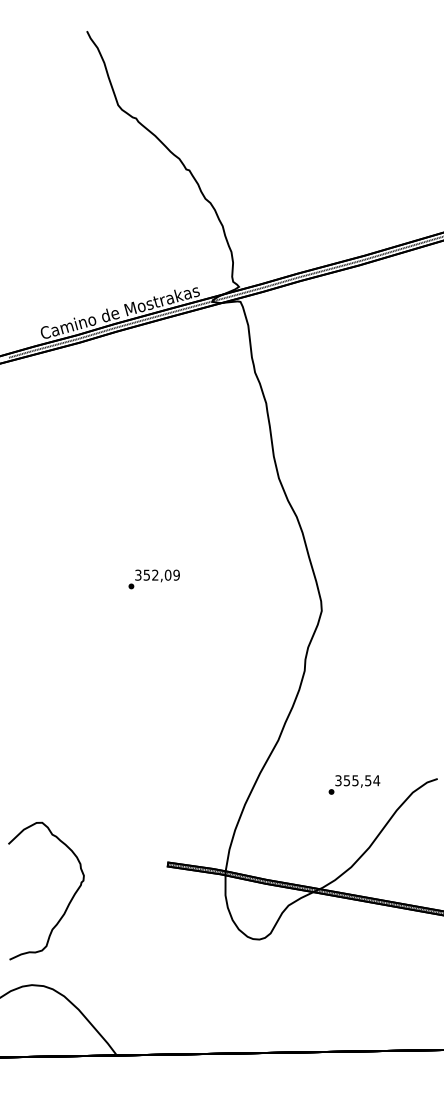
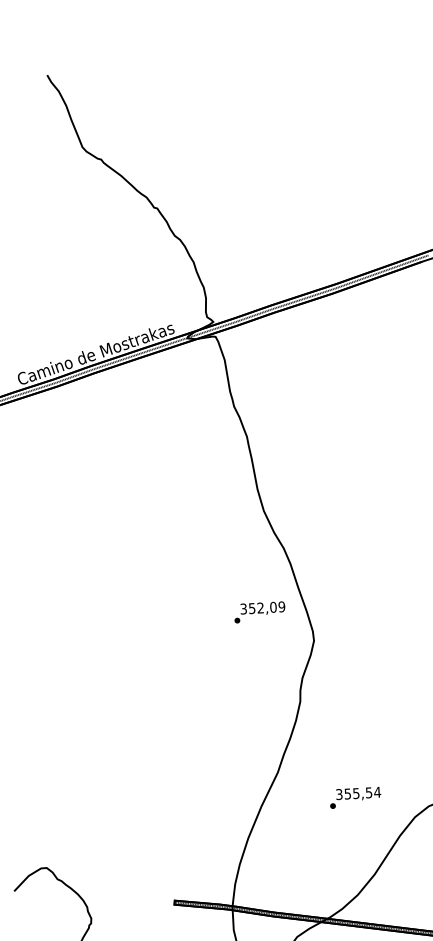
text: (153, 579) -> (259, 612), moved
text: (354, 784) -> (355, 797), moved

